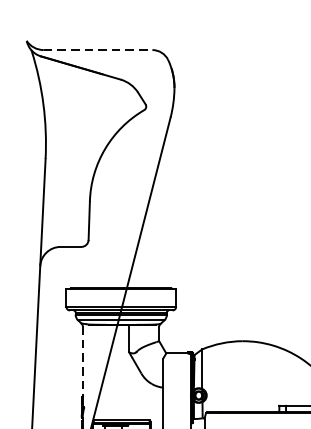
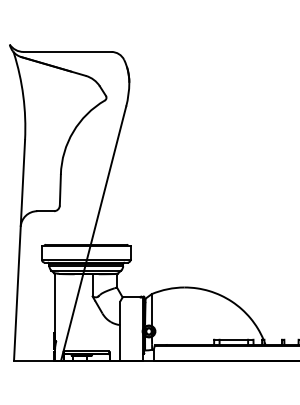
line: (98, 49) -> (67, 51), dashed -> solid
line: (83, 362) -> (55, 304), dashed -> solid

